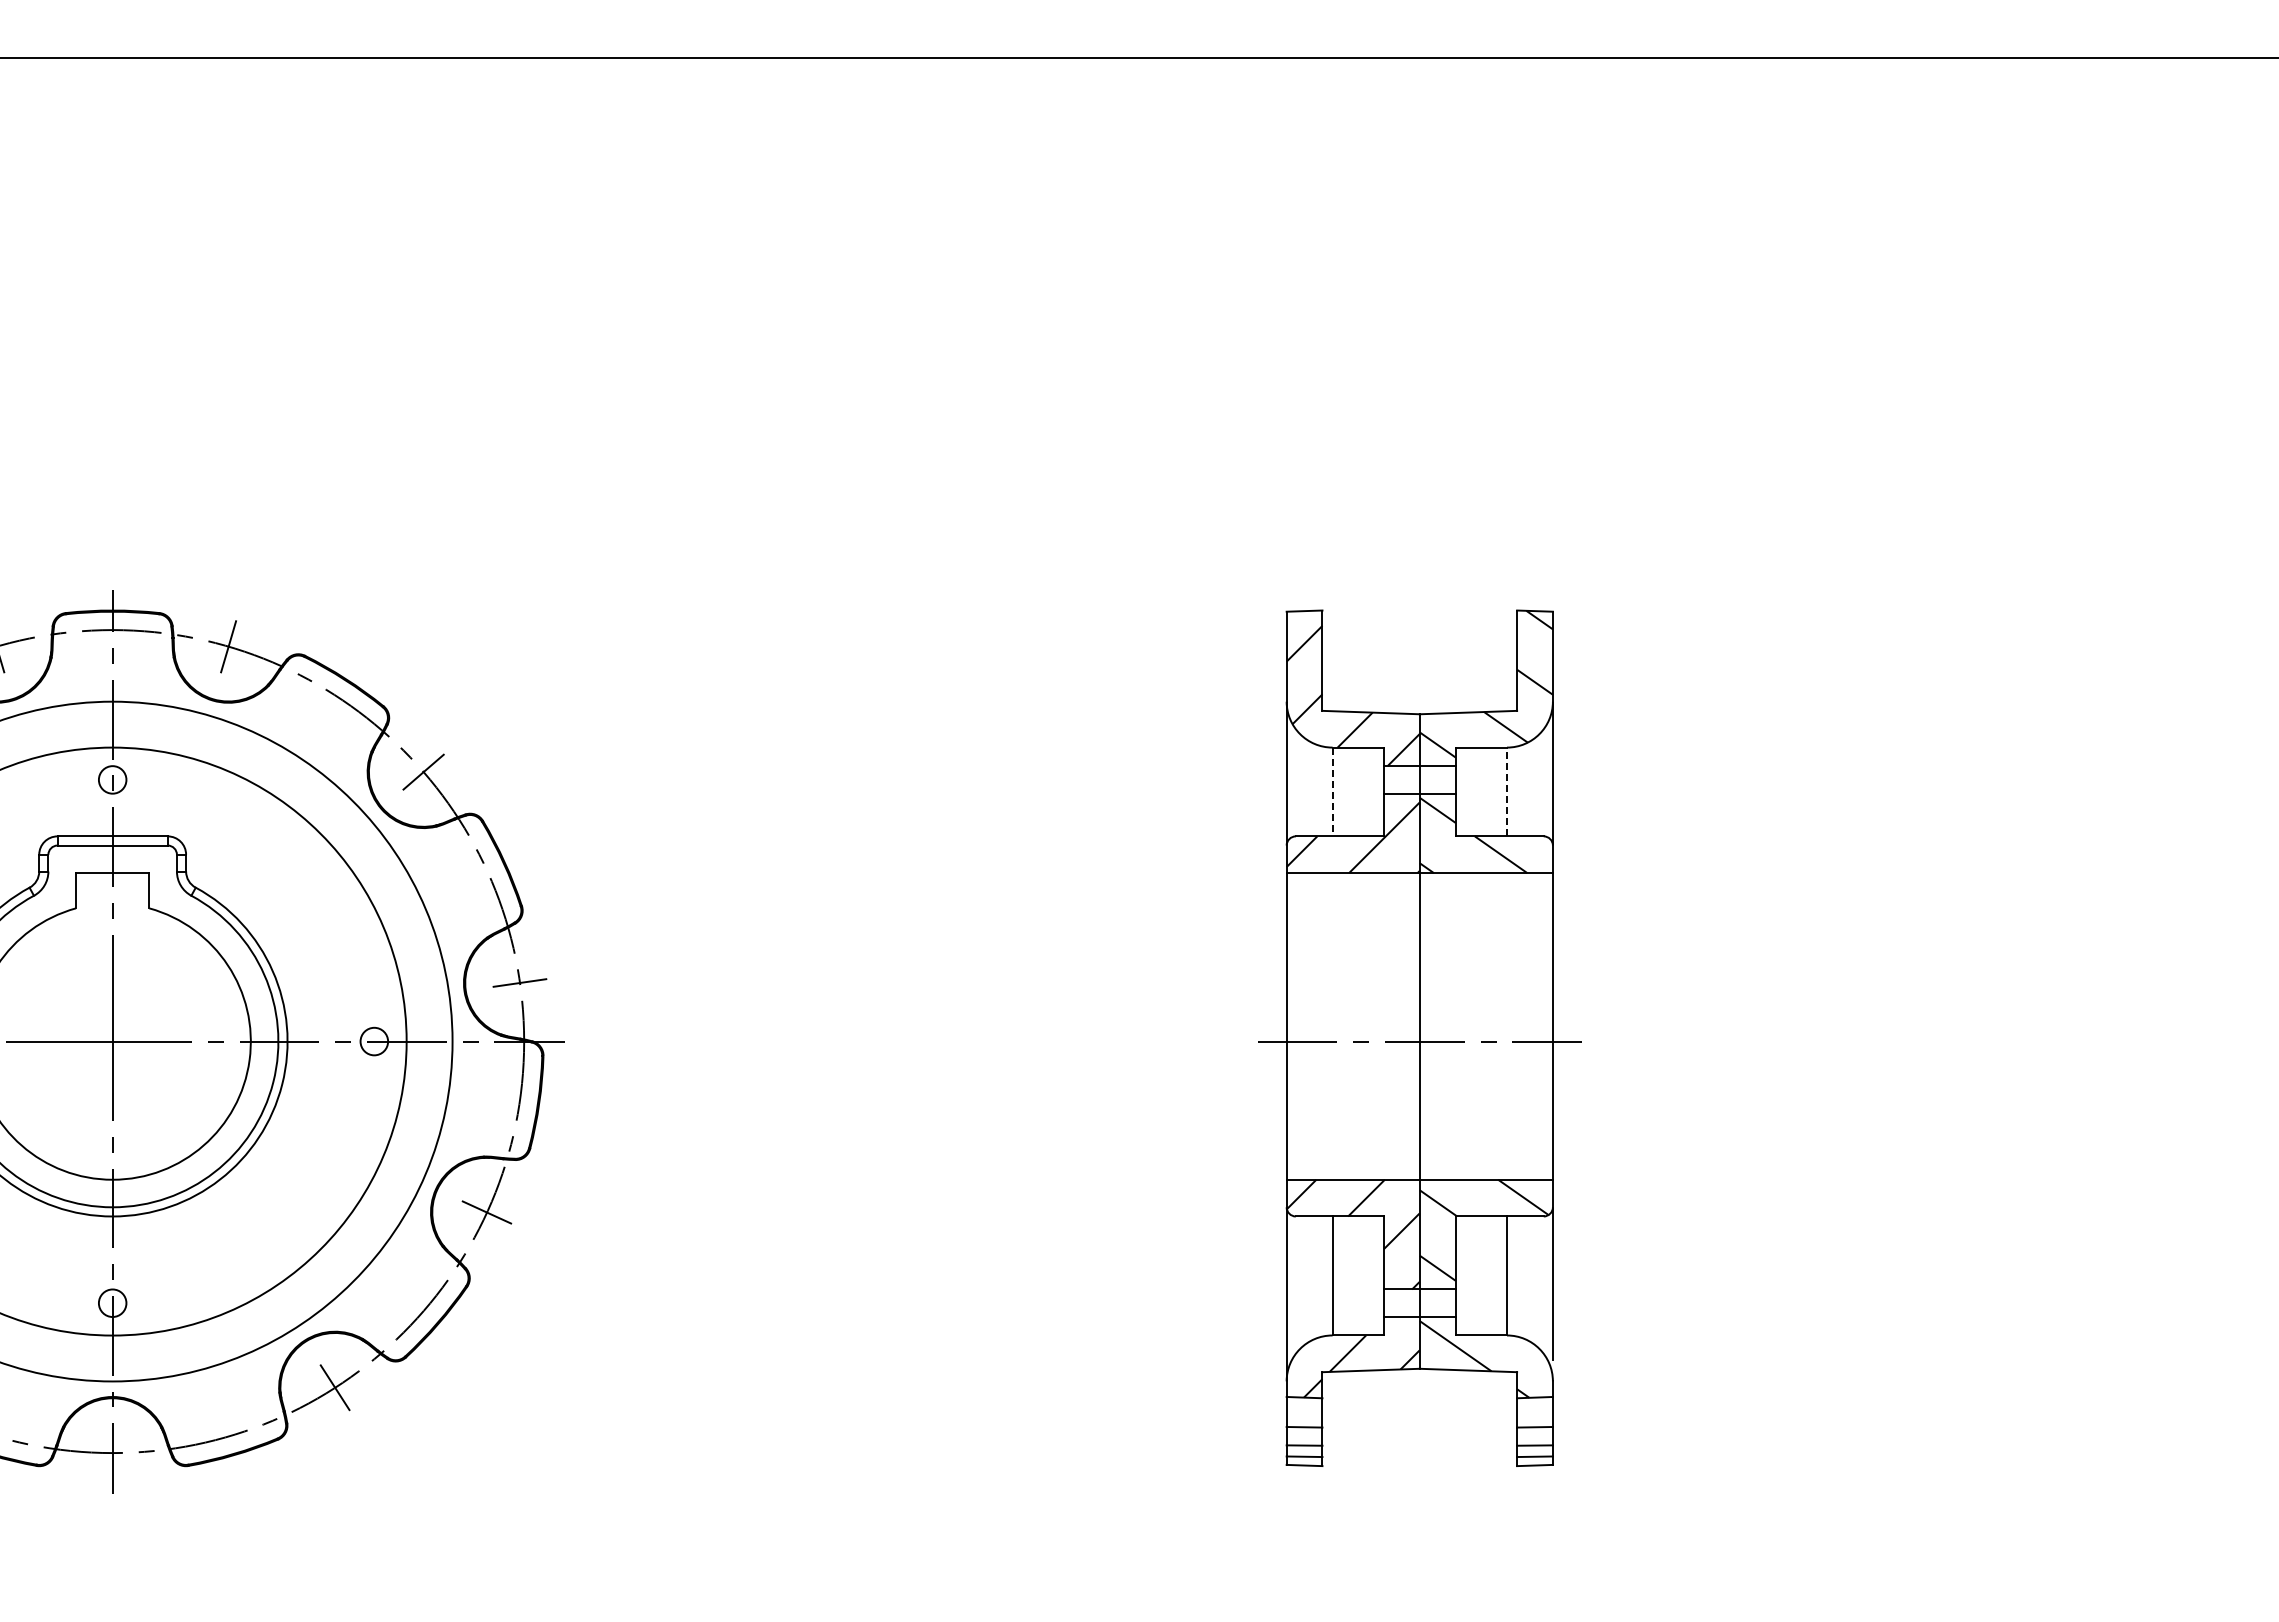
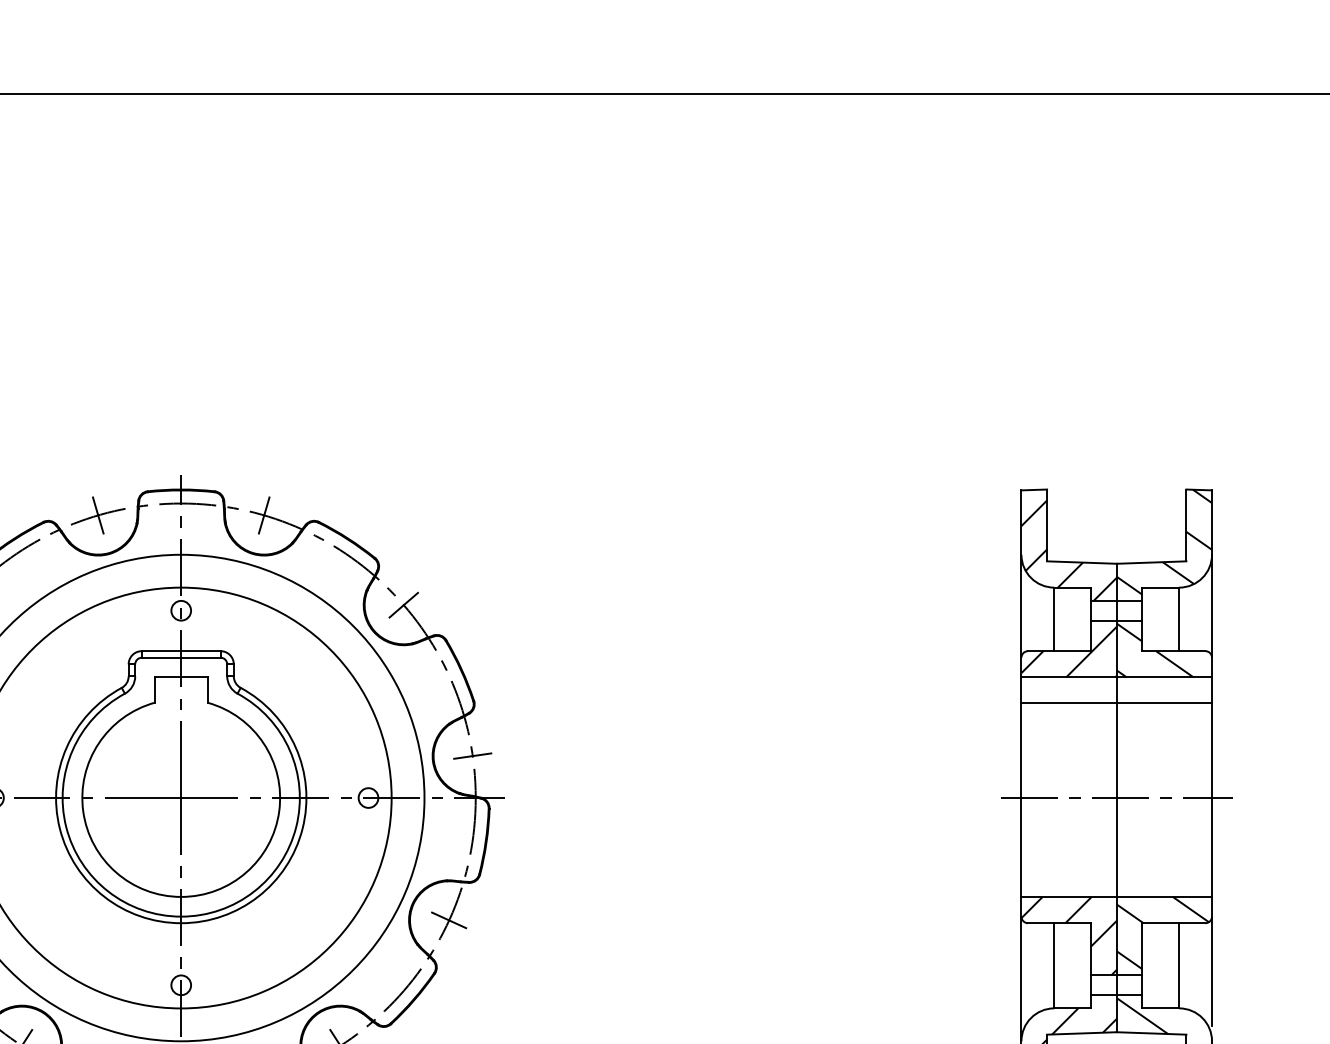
line: (1507, 791) -> (1179, 619), dashed -> solid
line: (1332, 792) -> (1054, 619), dashed -> solid
line: (1419, 908) -> (1116, 702), added

